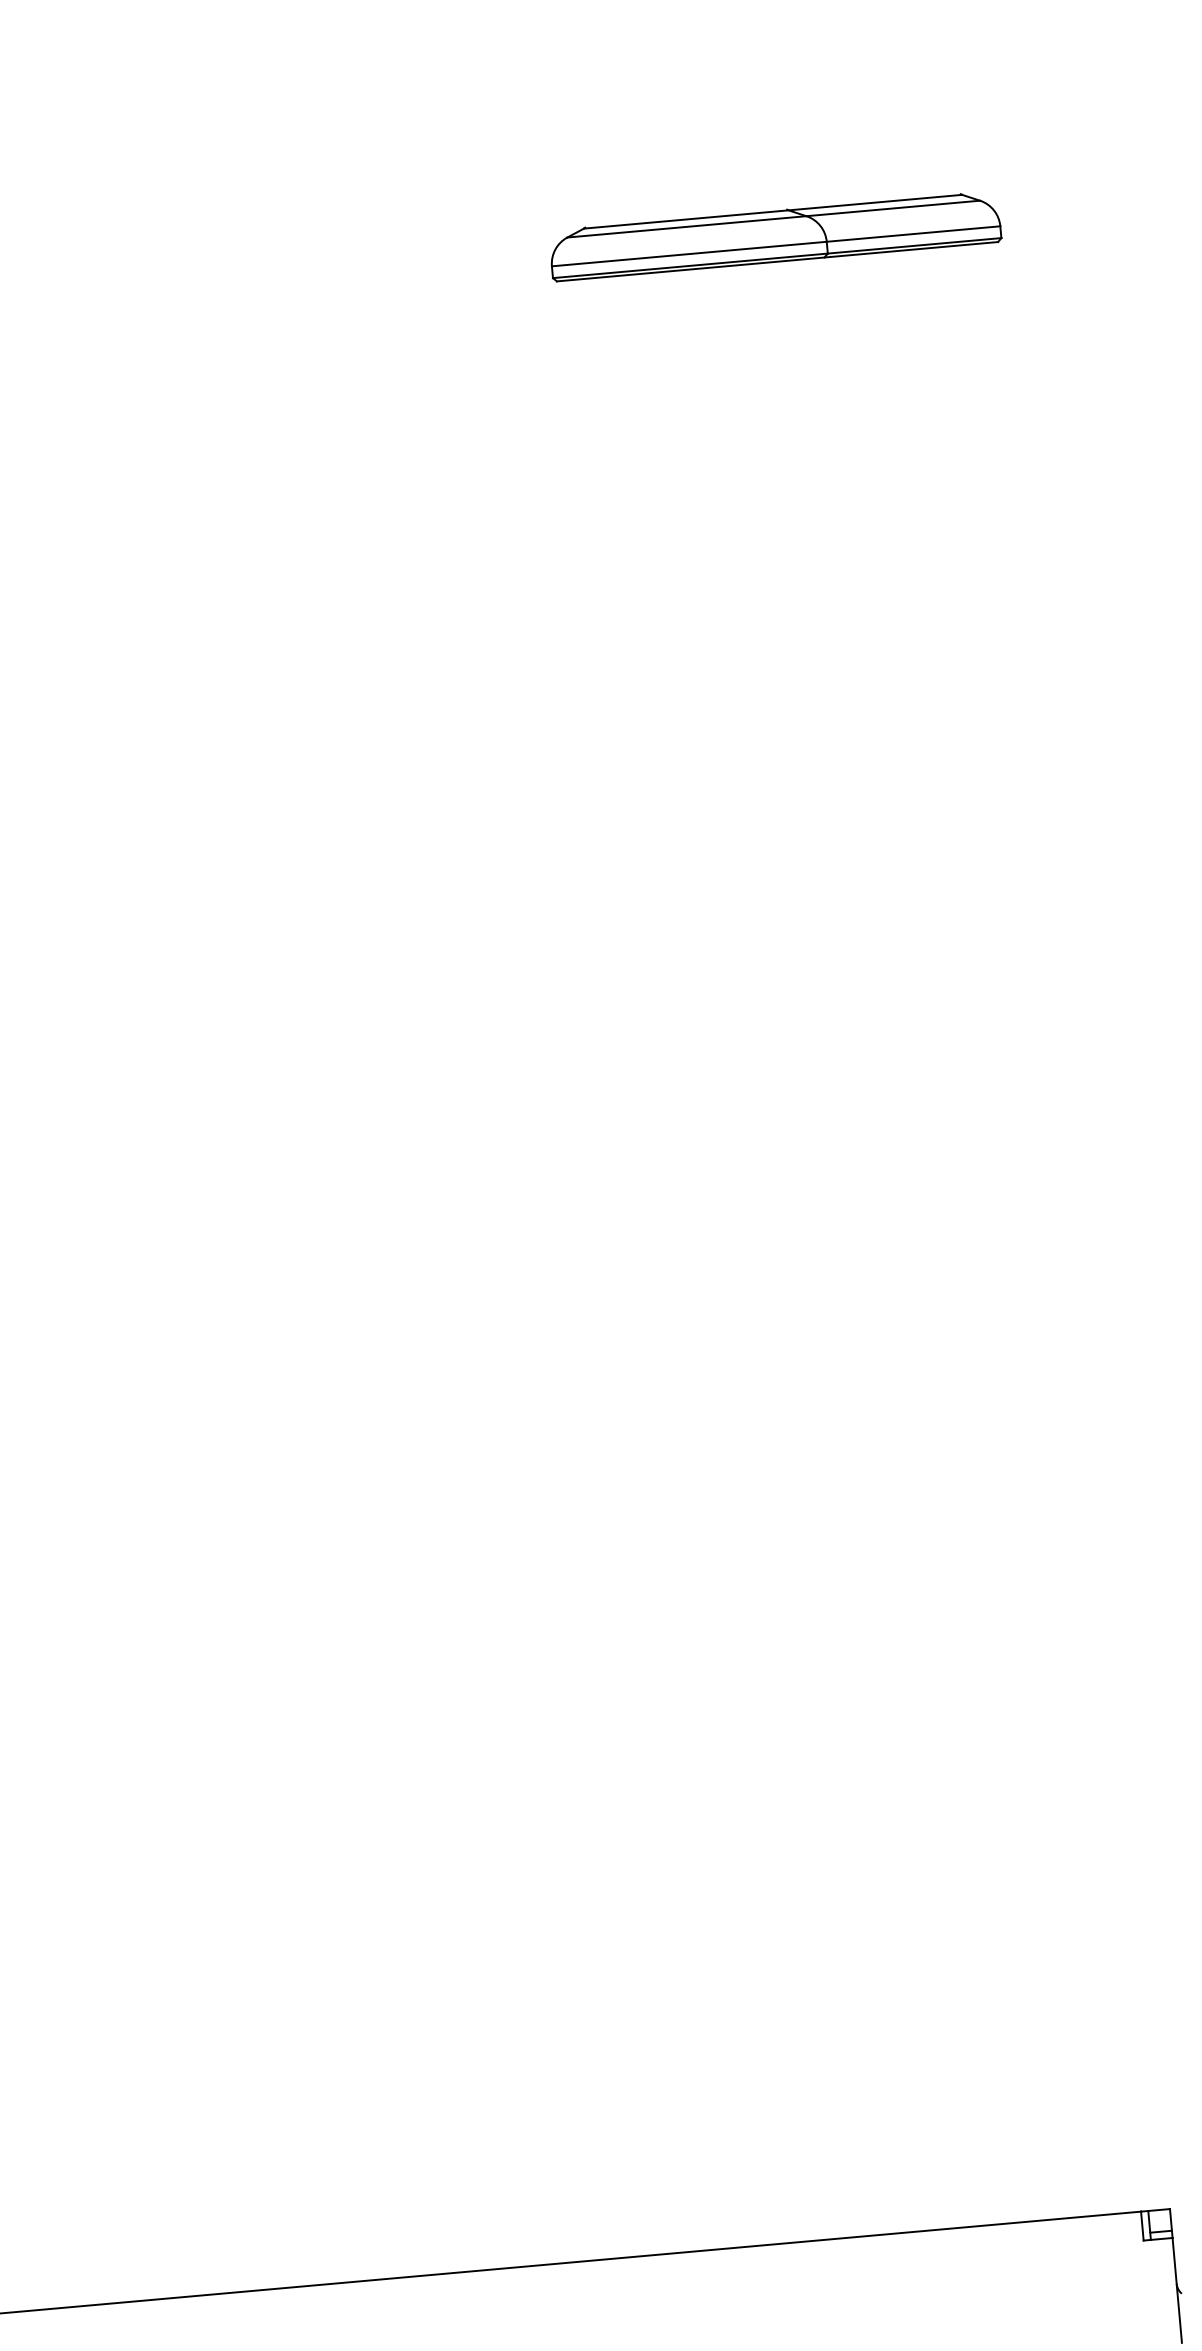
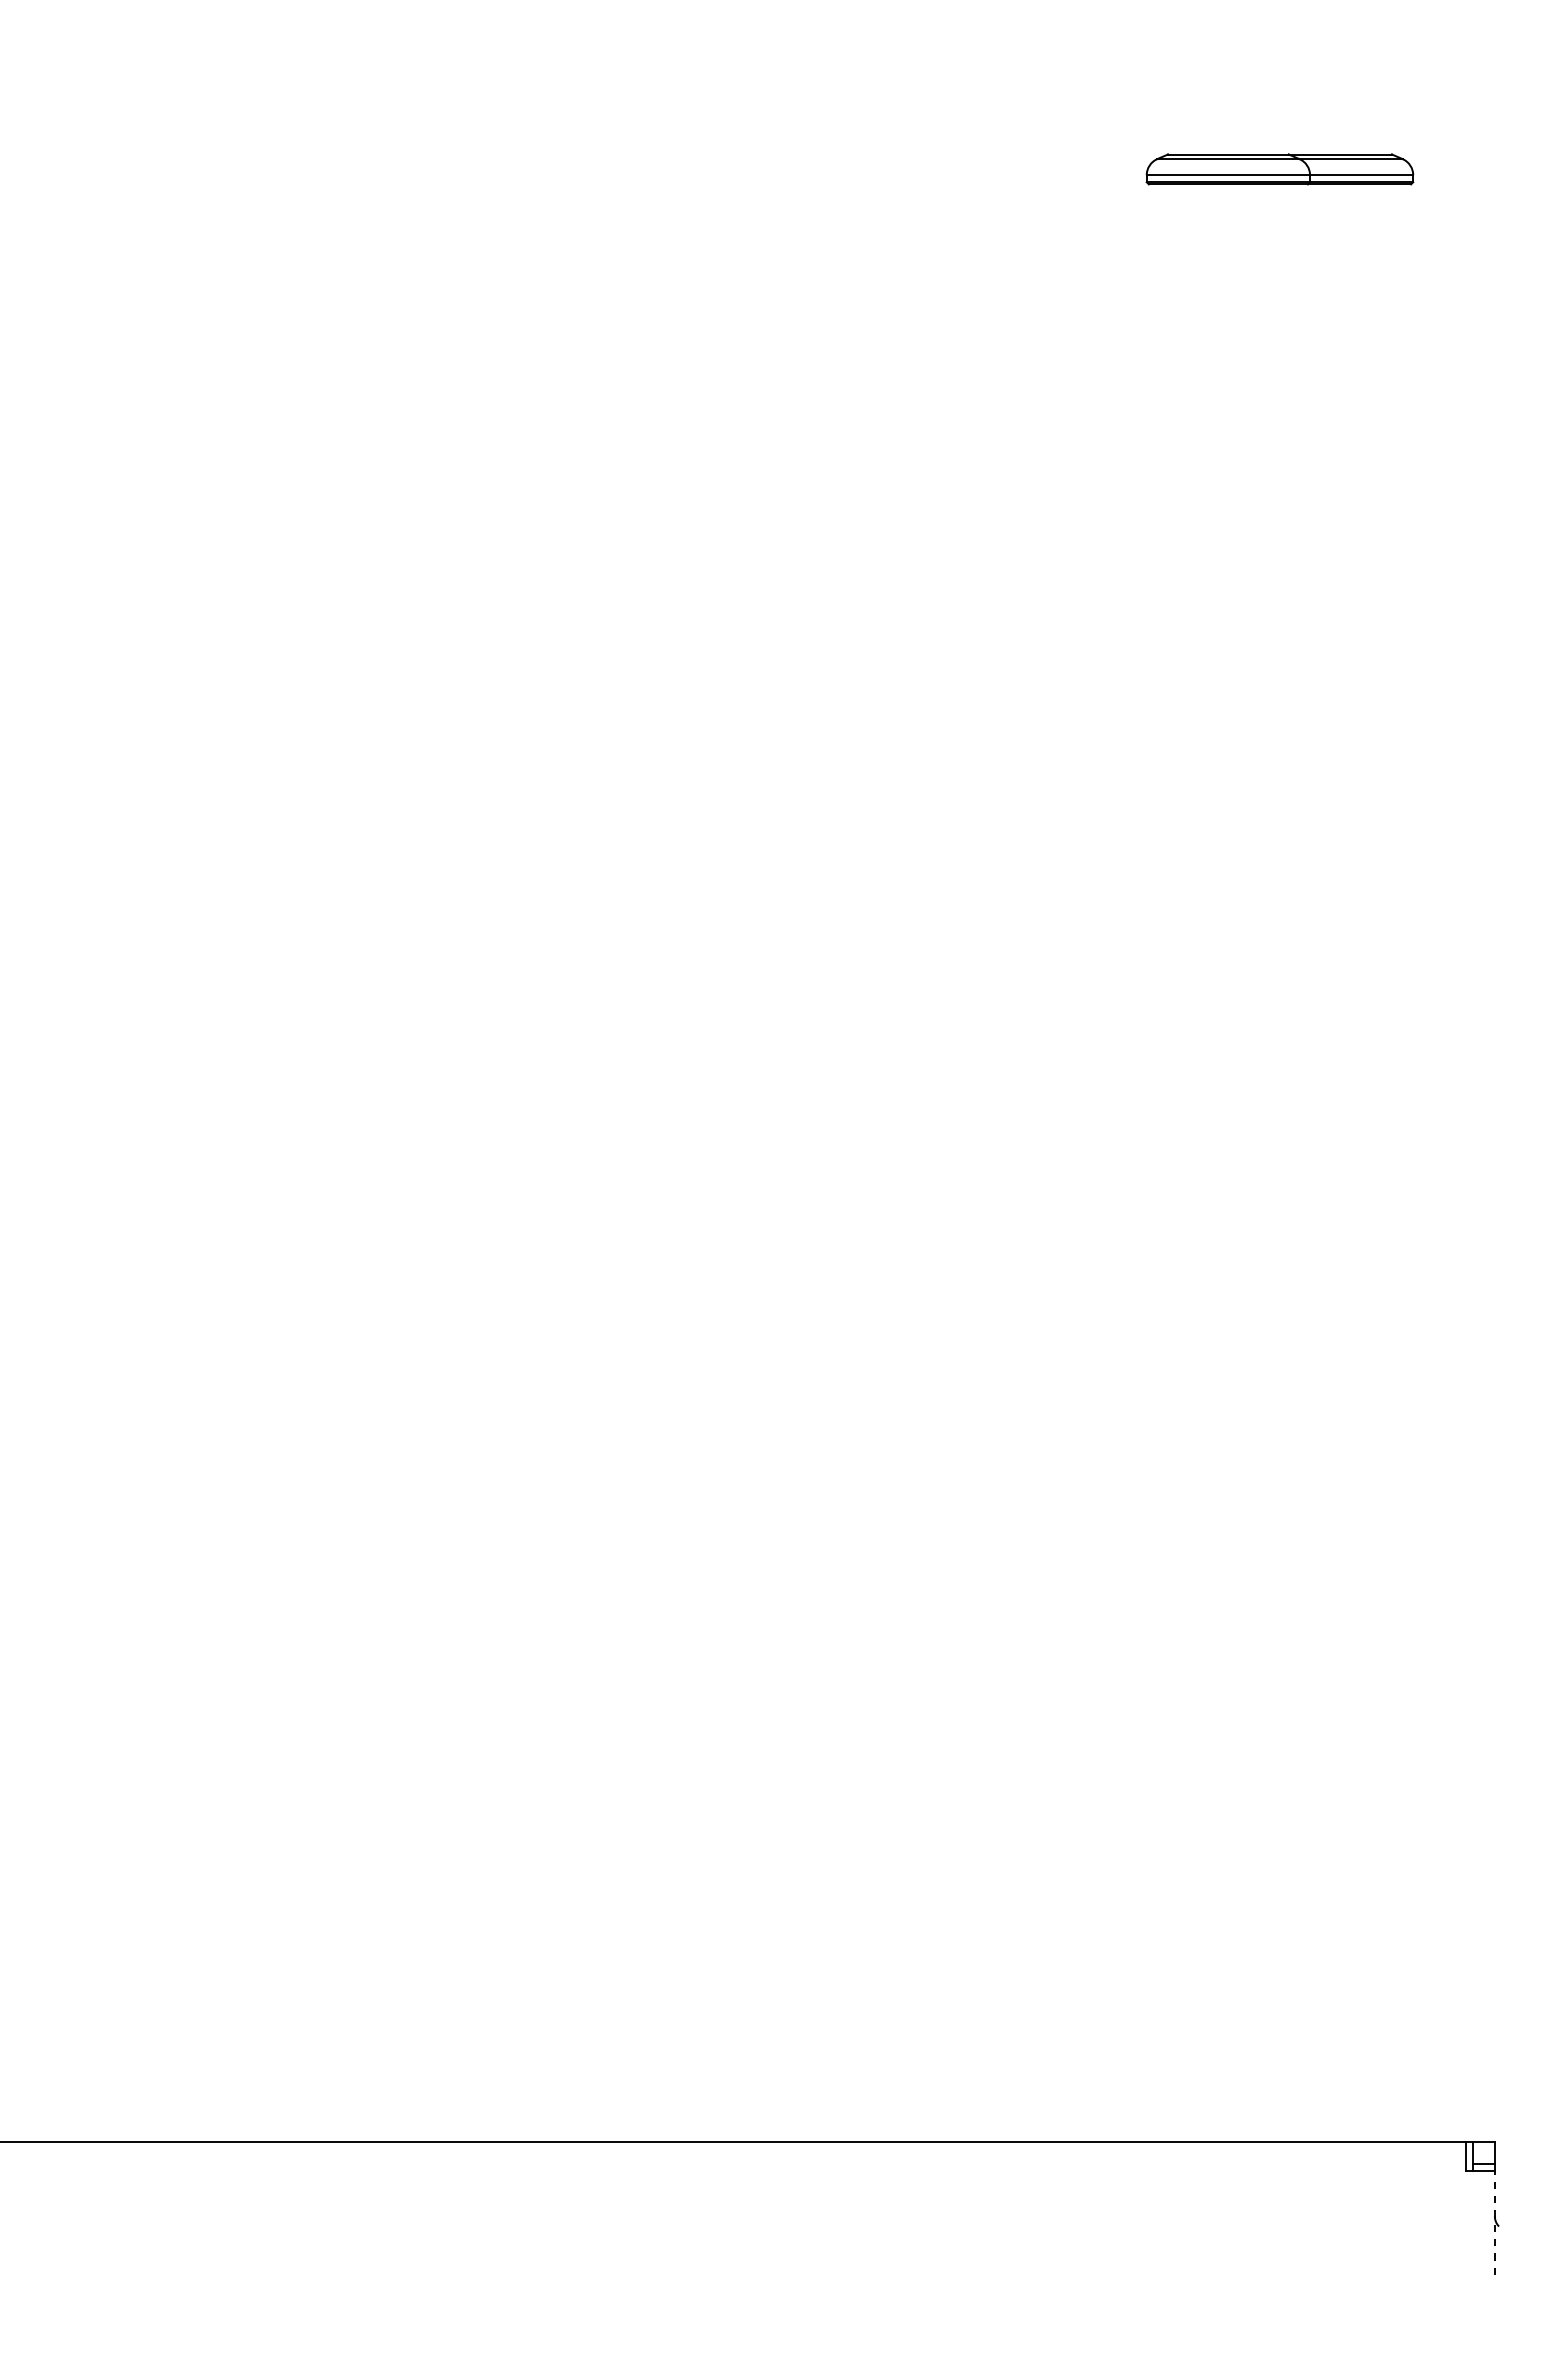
part: (774, 236) -> (1279, 169), size x0.6
line: (1176, 2290) -> (1494, 2222), solid -> dashed

